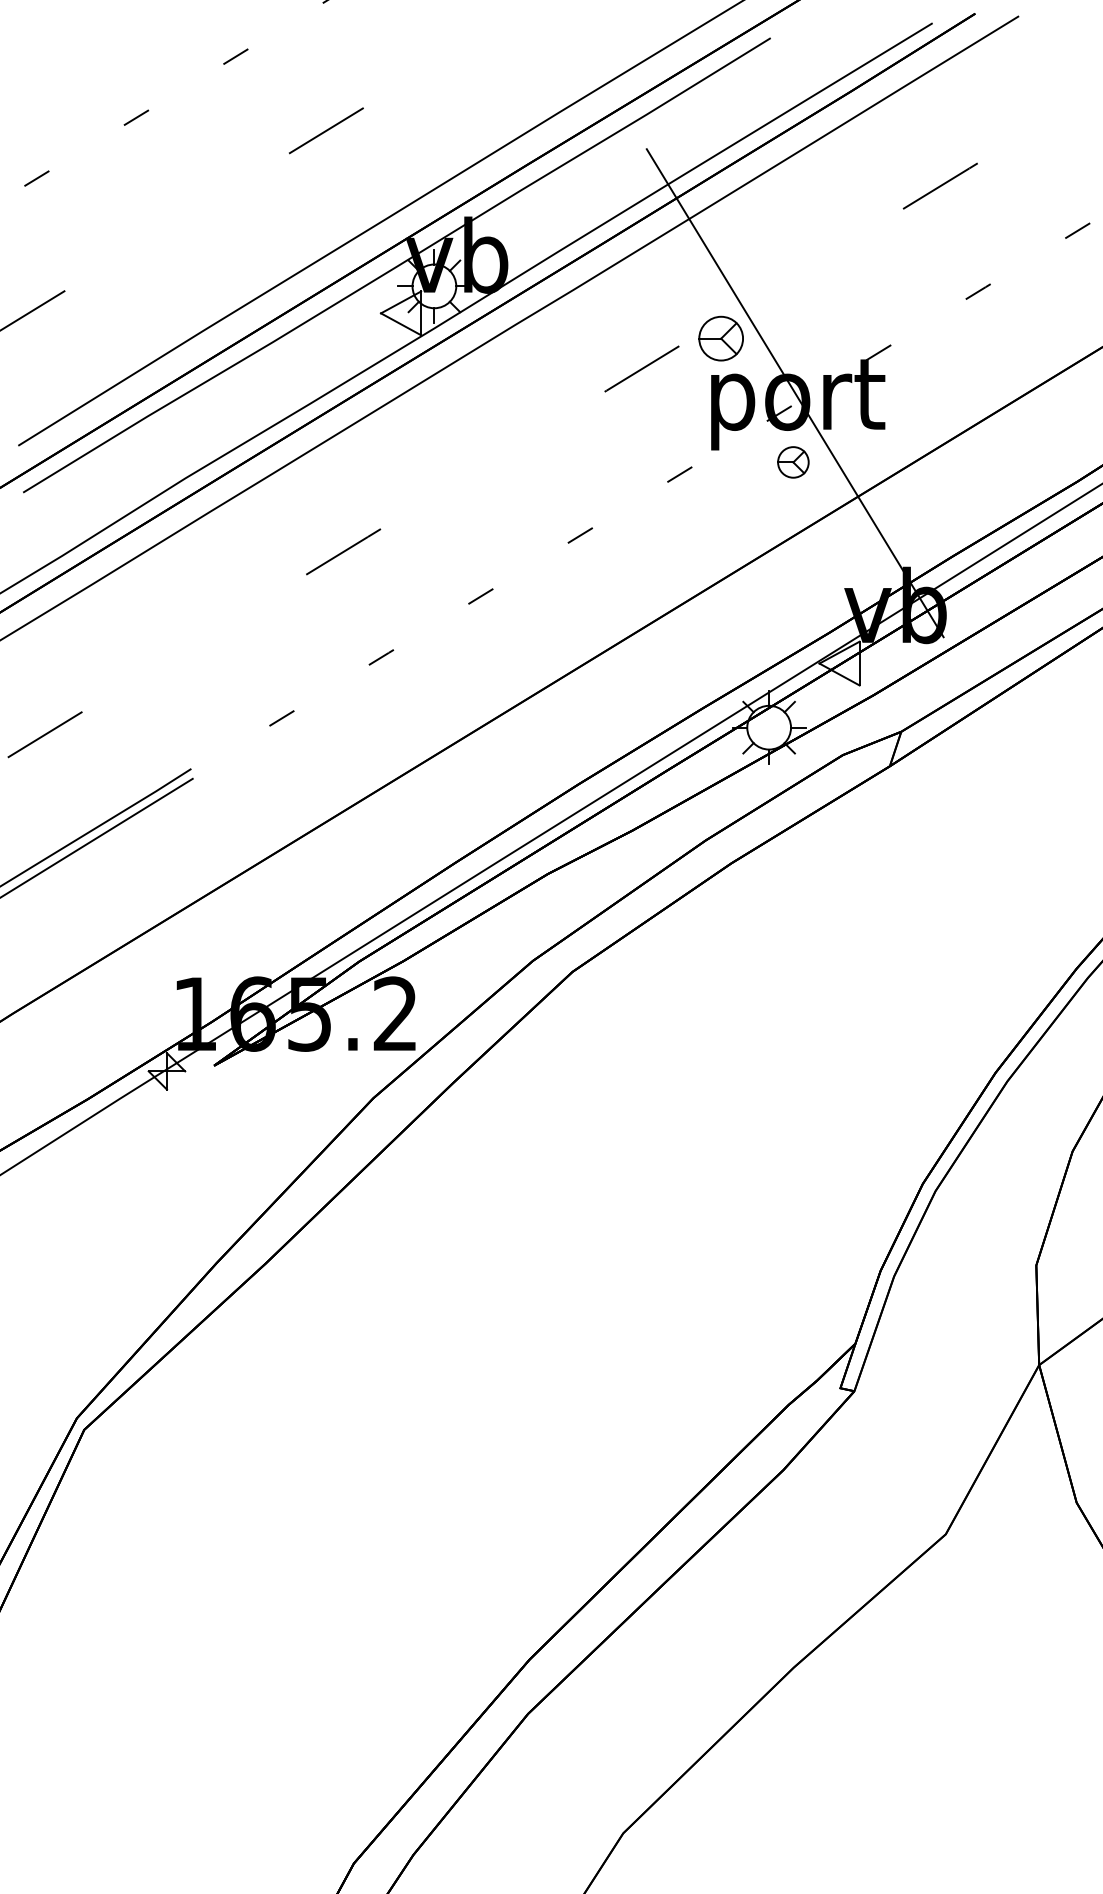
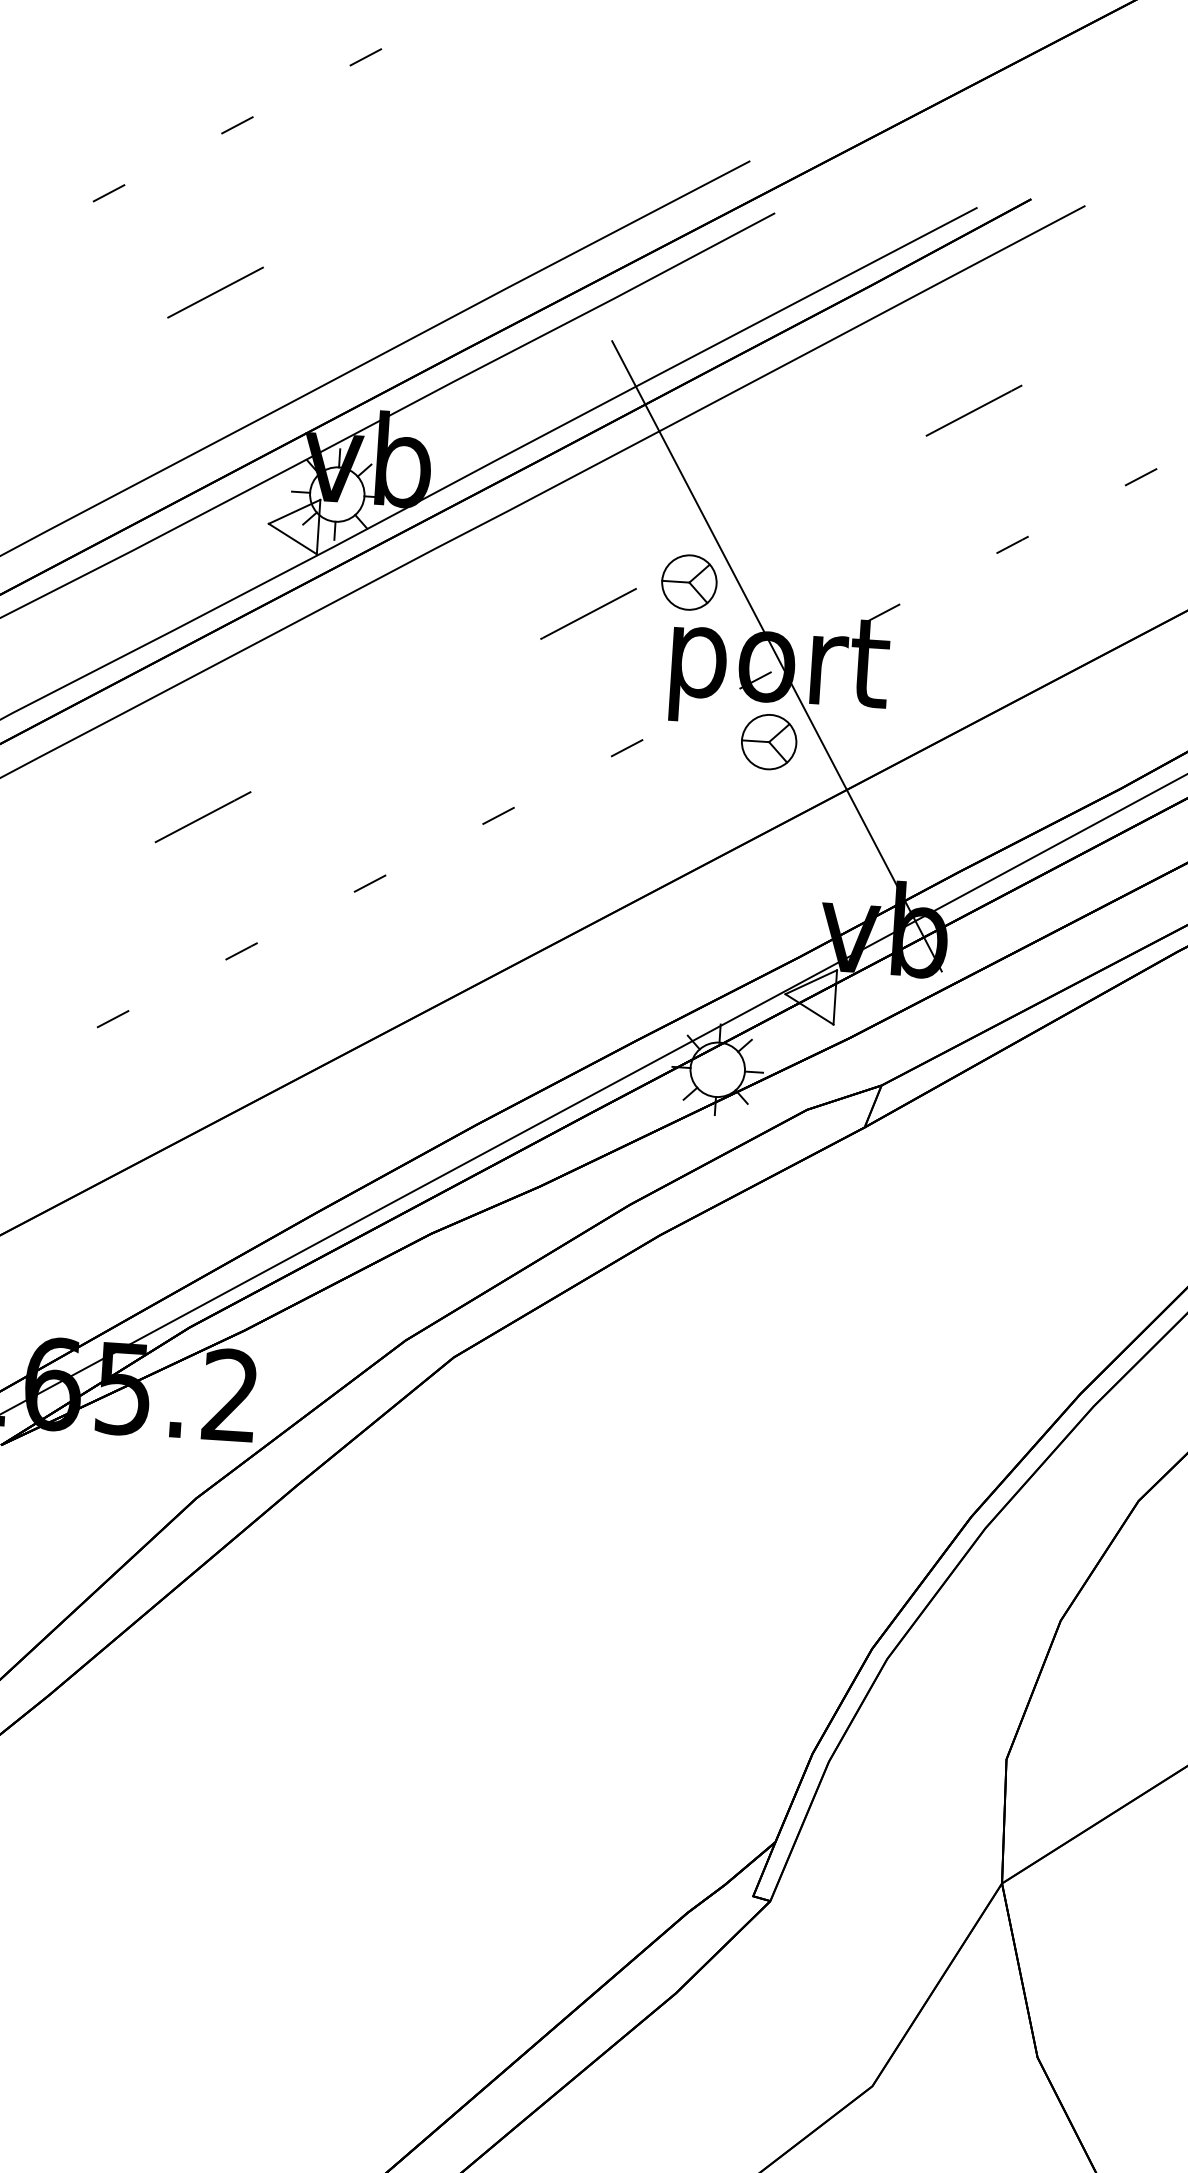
part: (793, 462) -> (769, 742), size x1.43

